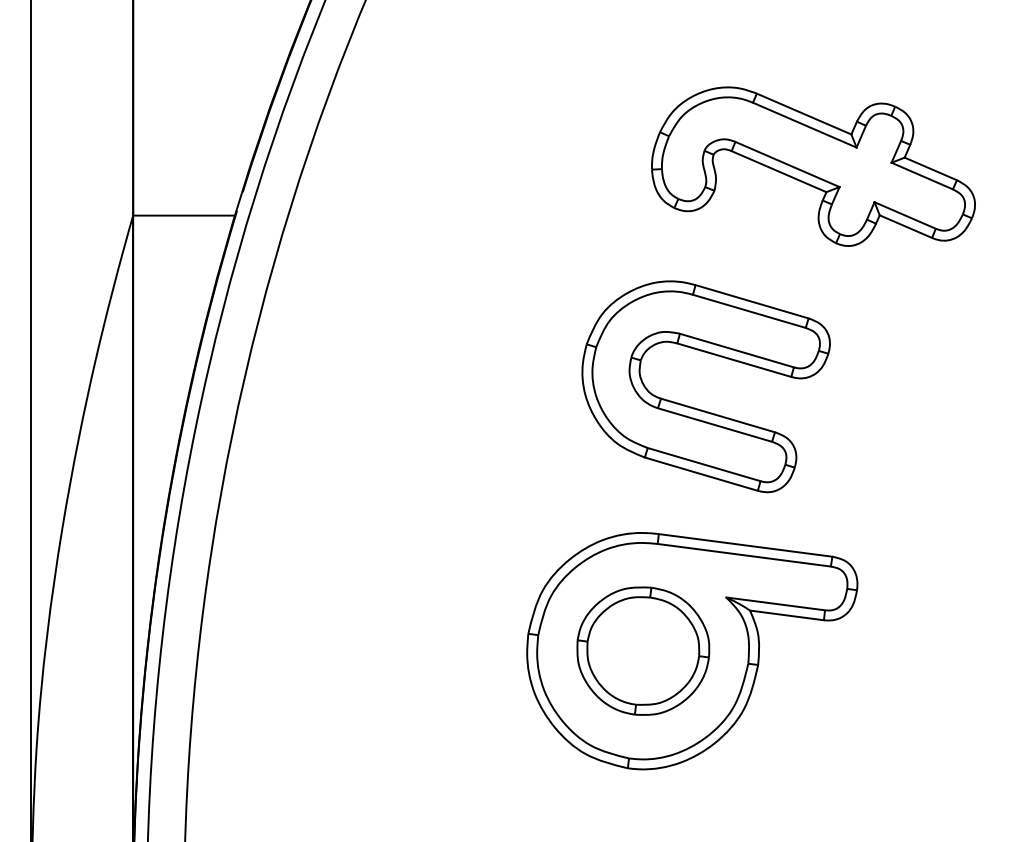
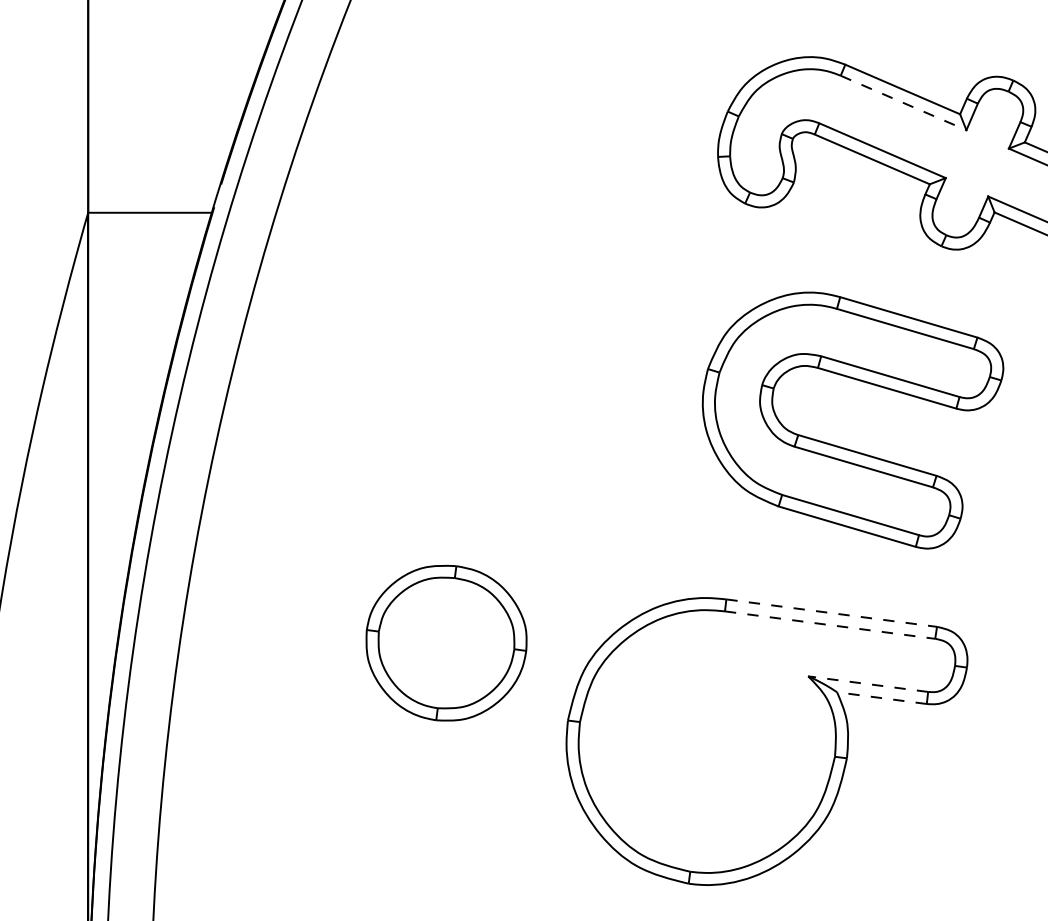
line: (805, 125) -> (904, 103), solid -> dashed
part: (698, 408) -> (843, 446), moved
line: (746, 545) -> (832, 613), solid -> dashed
line: (744, 555) -> (830, 625), solid -> dashed
line: (775, 603) -> (867, 683), solid -> dashed
line: (786, 615) -> (881, 698), solid -> dashed
part: (643, 650) -> (446, 642), moved

